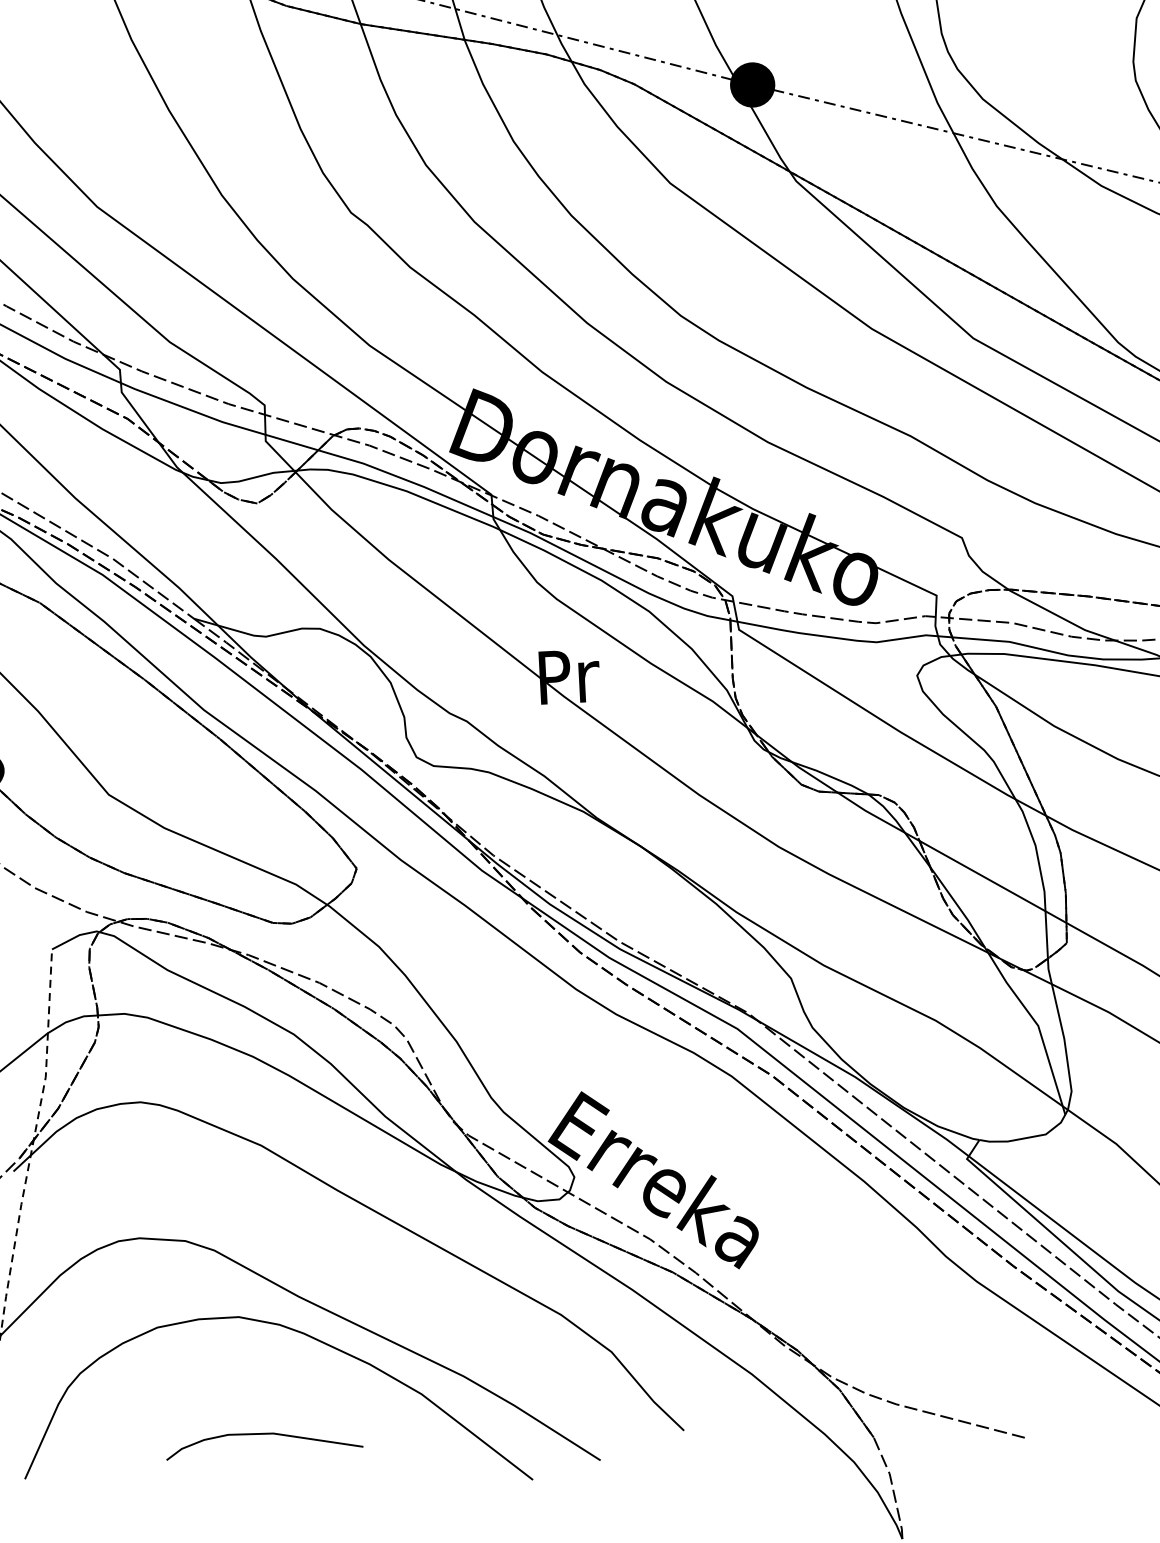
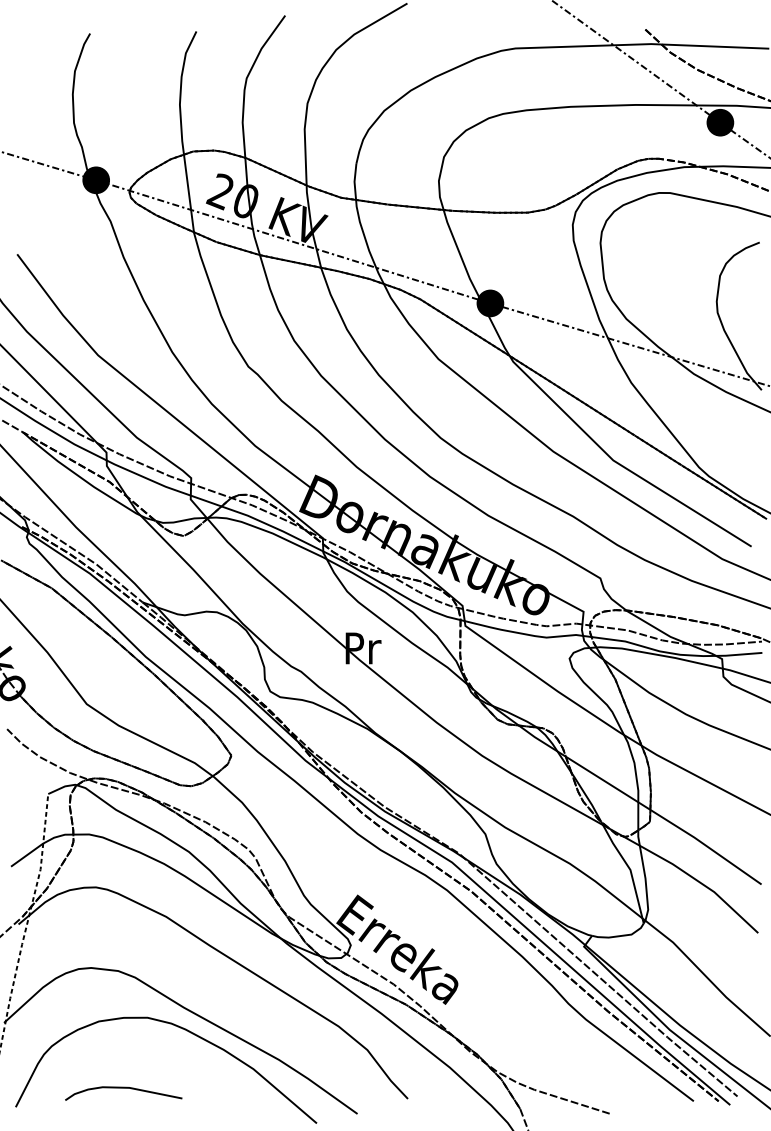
curve: (263, 1435) -> (123, 1088), moved

